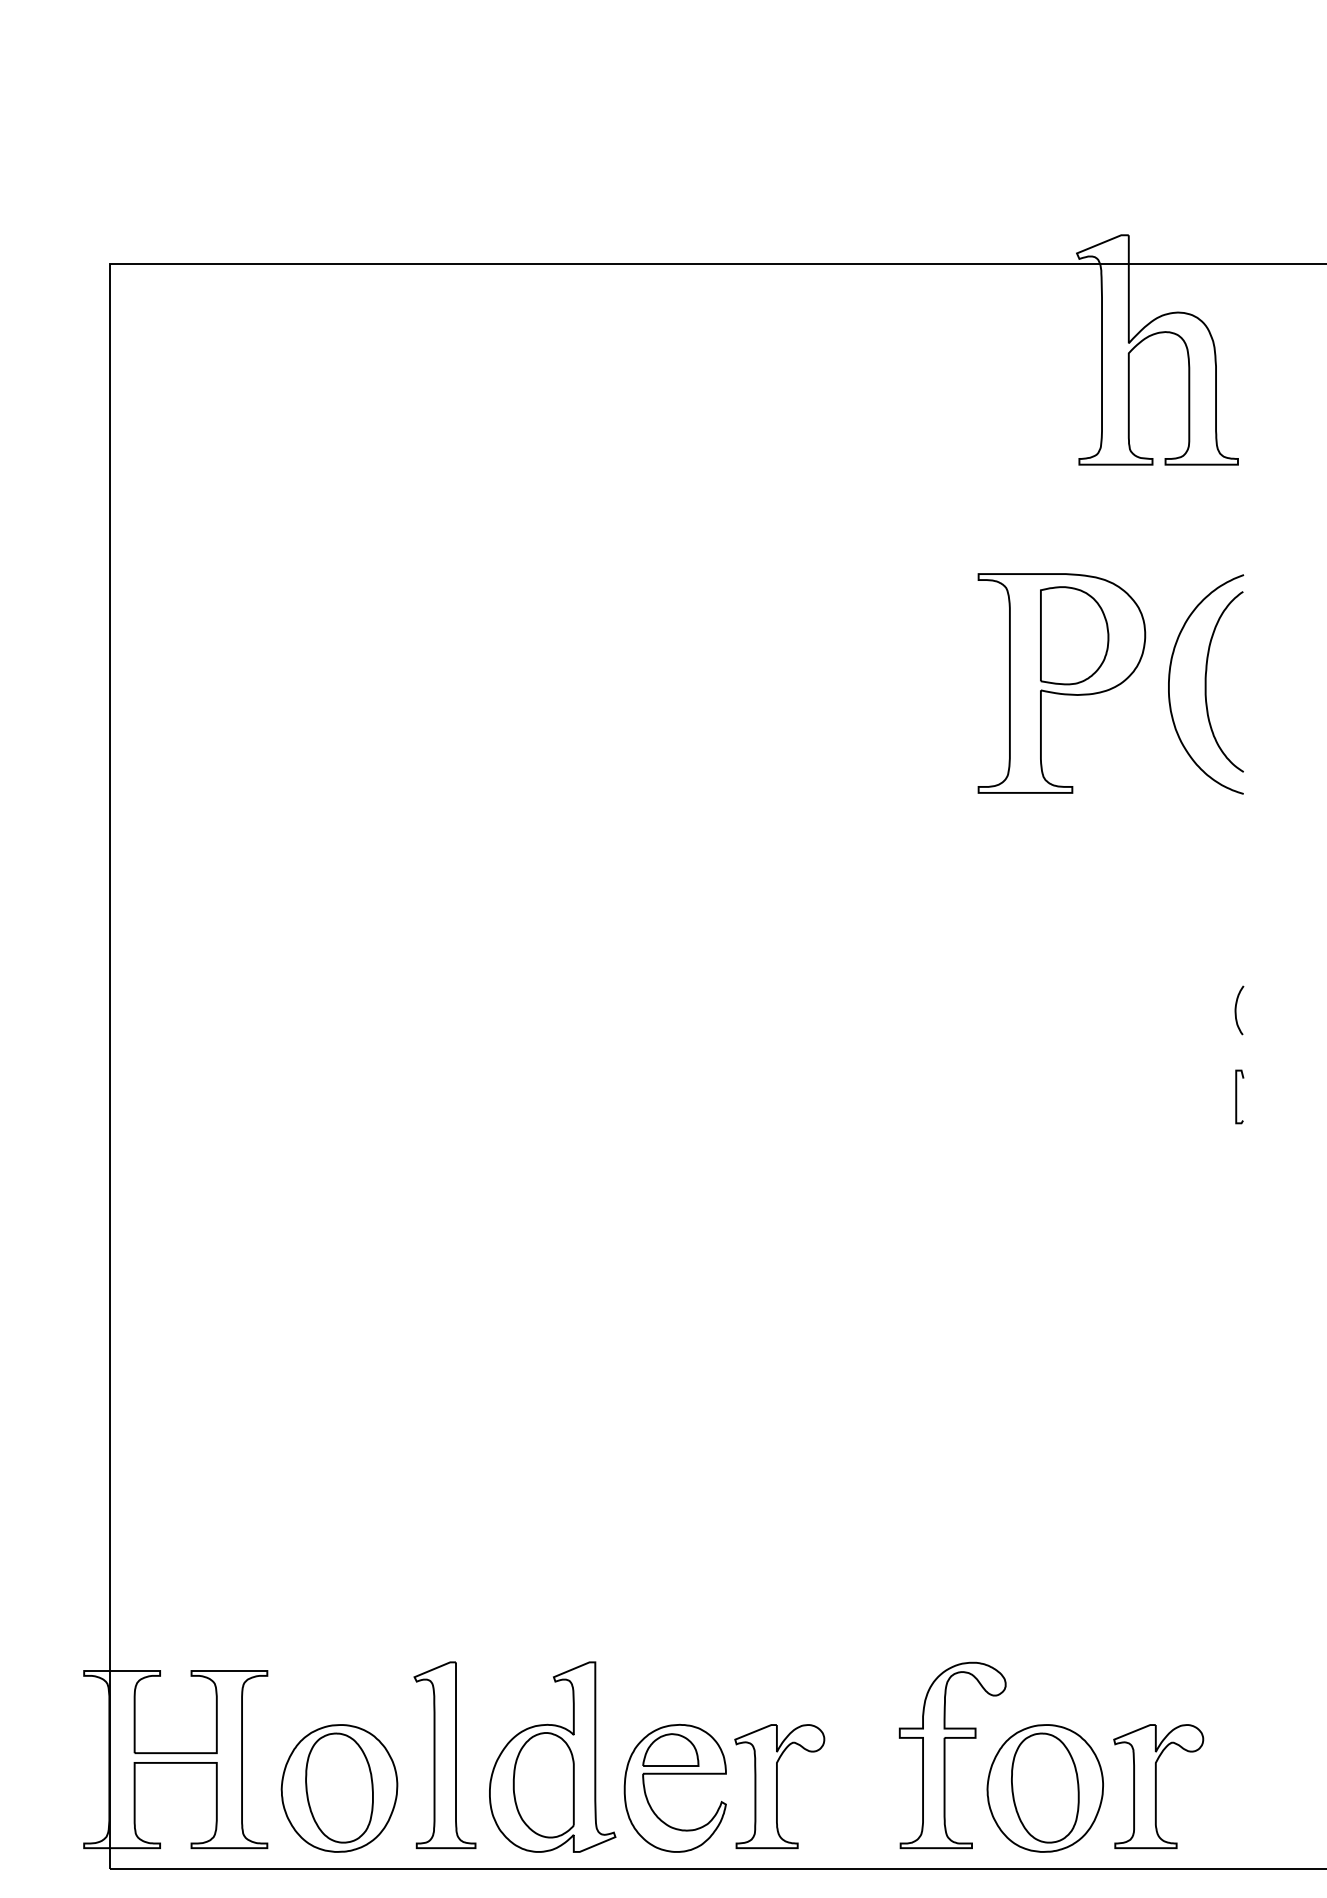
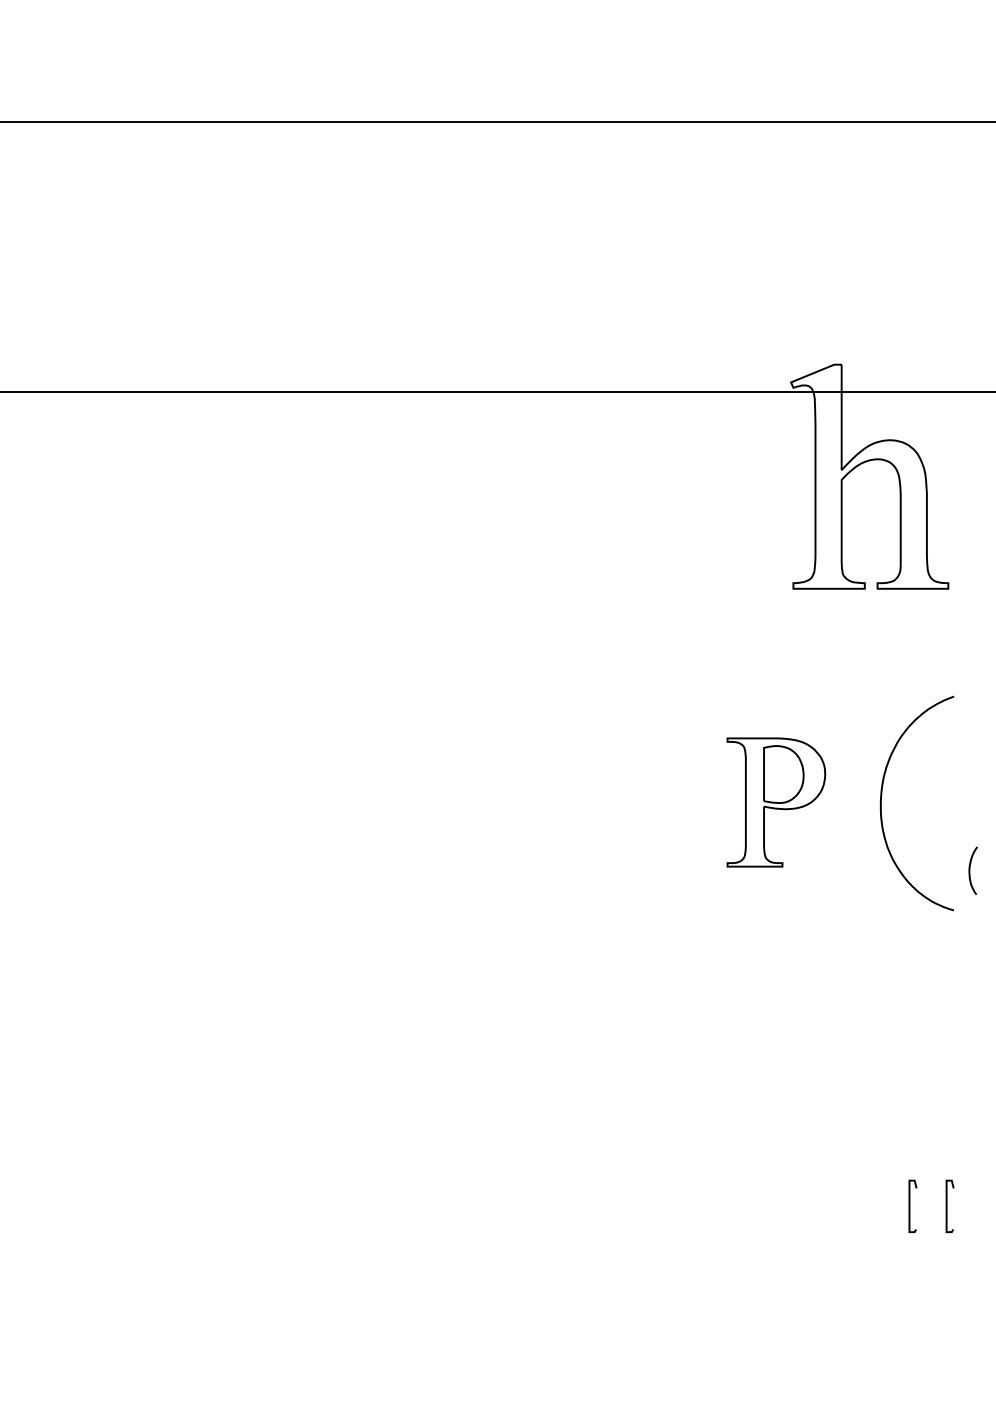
curve: (1206, 681) -> (917, 800), removed
part: (1061, 683) -> (775, 802), size x0.6
curve: (1236, 1010) -> (970, 870), moved
curve: (1199, 1096) -> (910, 1205), added

